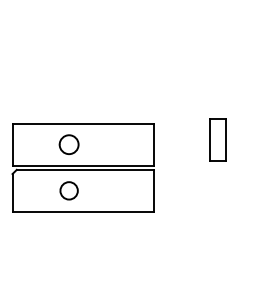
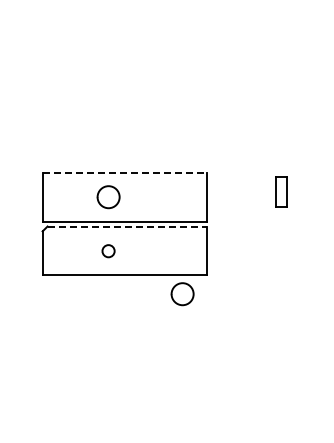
line: (83, 123) -> (125, 172), solid -> dashed
part: (217, 139) -> (281, 191), size x0.6
line: (85, 169) -> (127, 226), solid -> dashed
circle: (69, 191) -> (108, 251), size x0.6
circle: (132, 228) -> (182, 294), added

